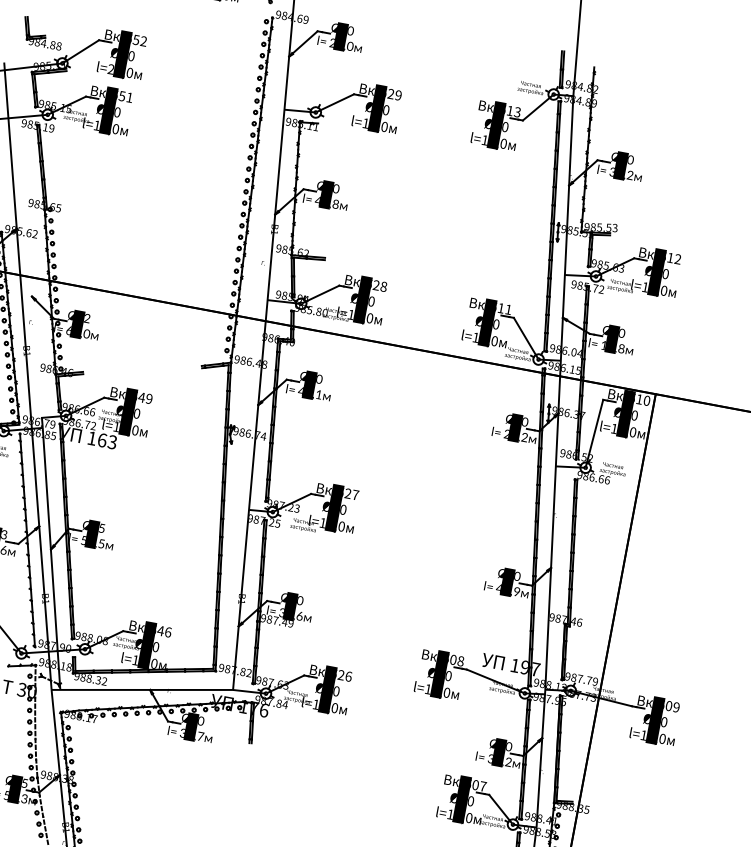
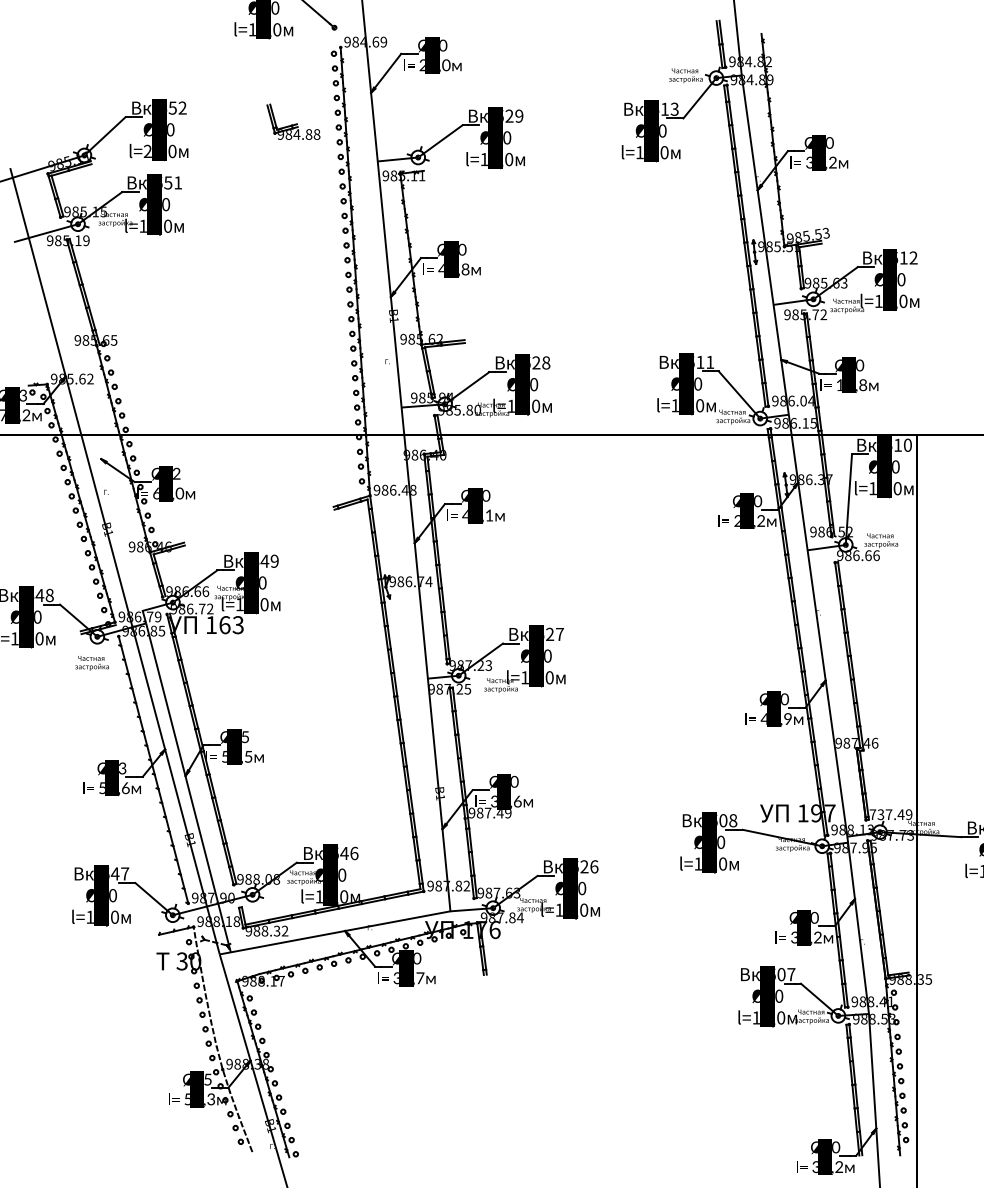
part: (42, 33) -> (293, 121), moved
text: (578, 678) -> (886, 814), 987.79 -> 737.49

